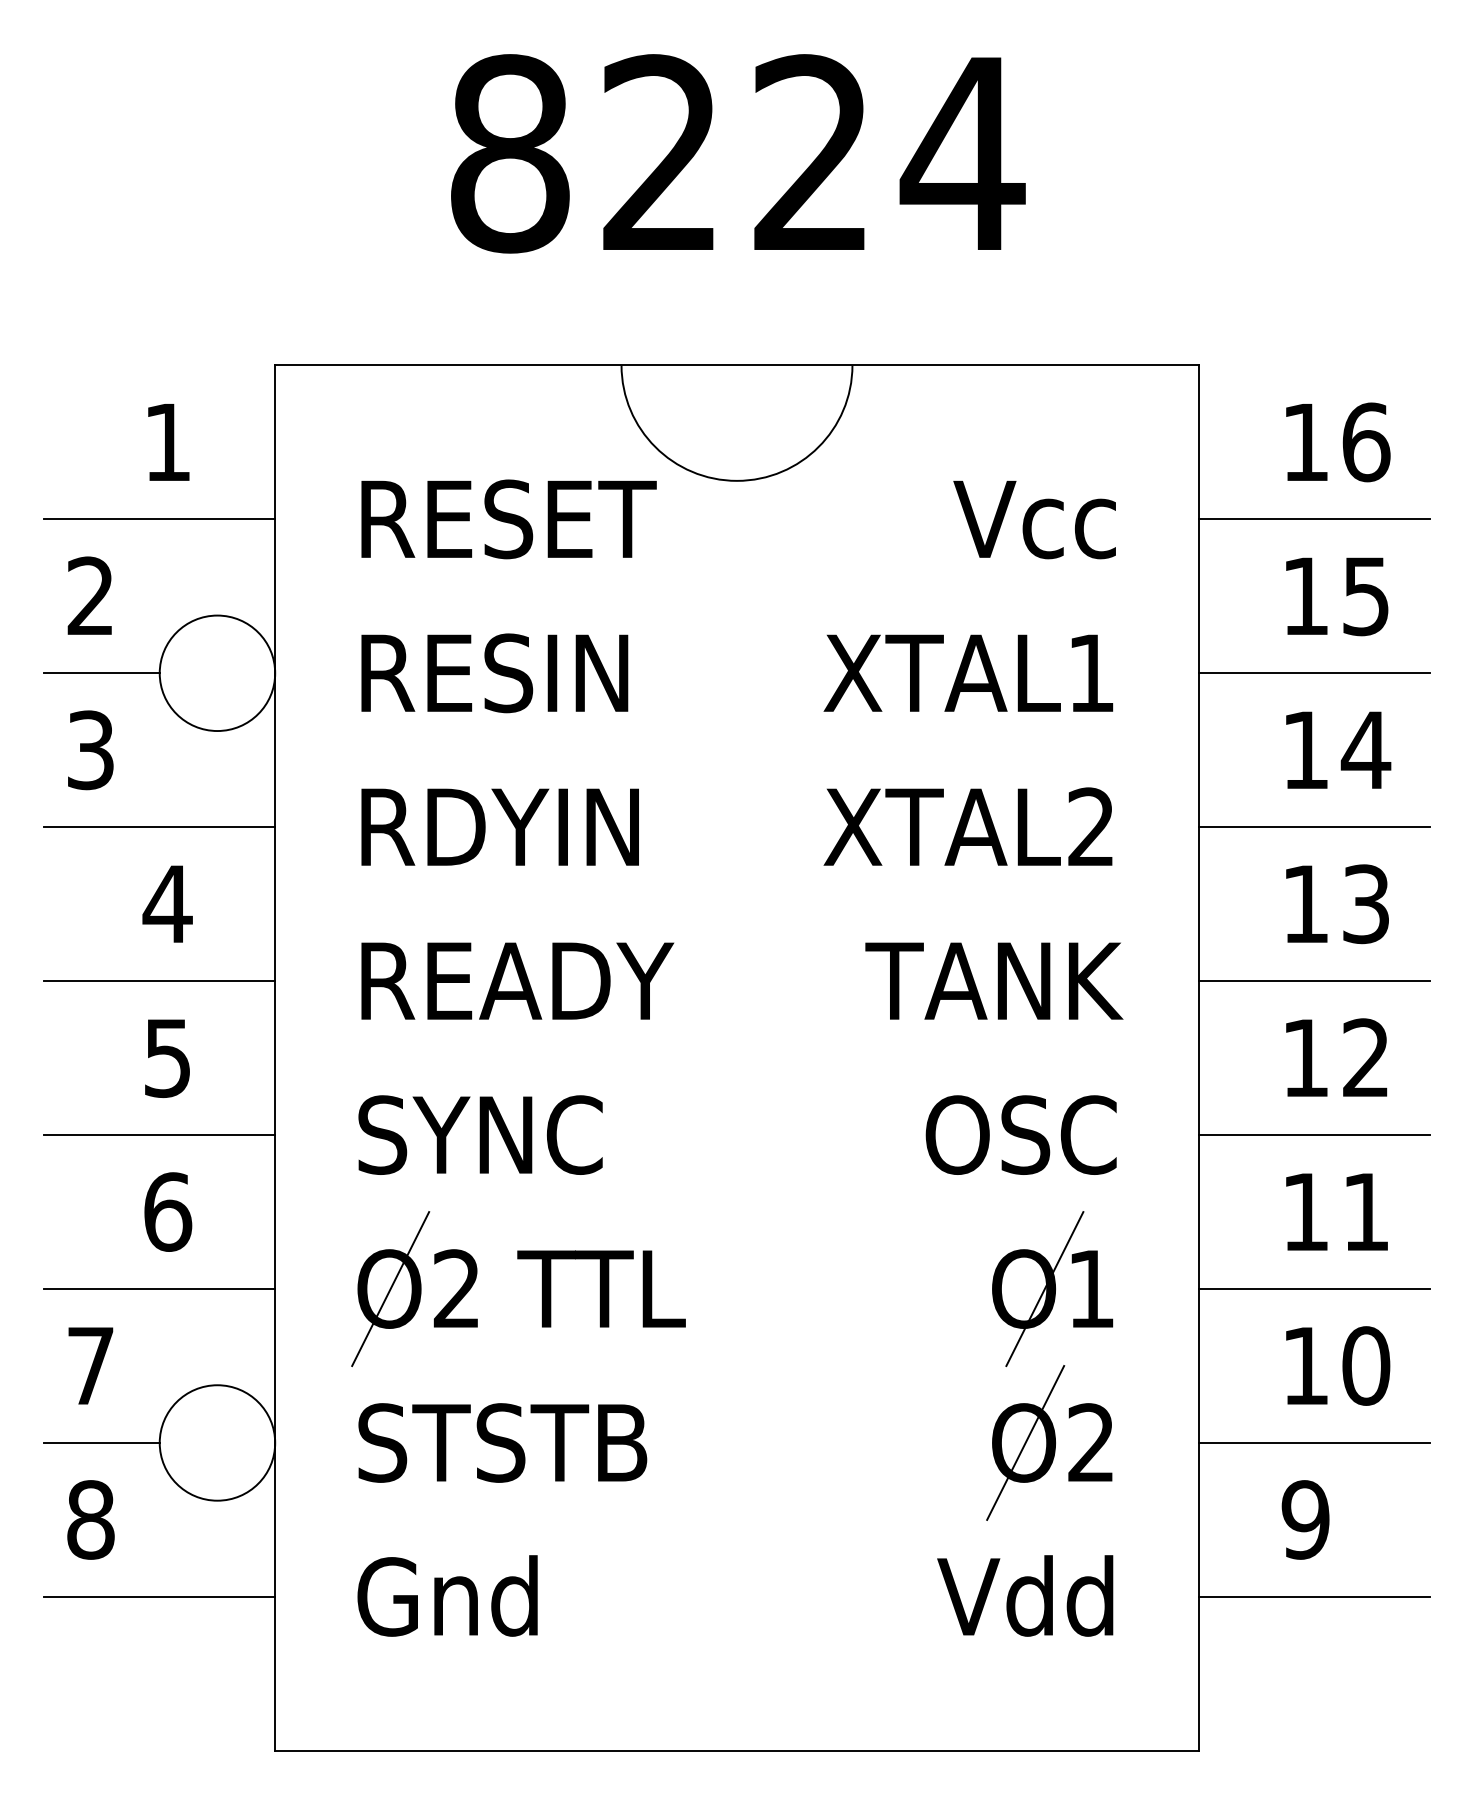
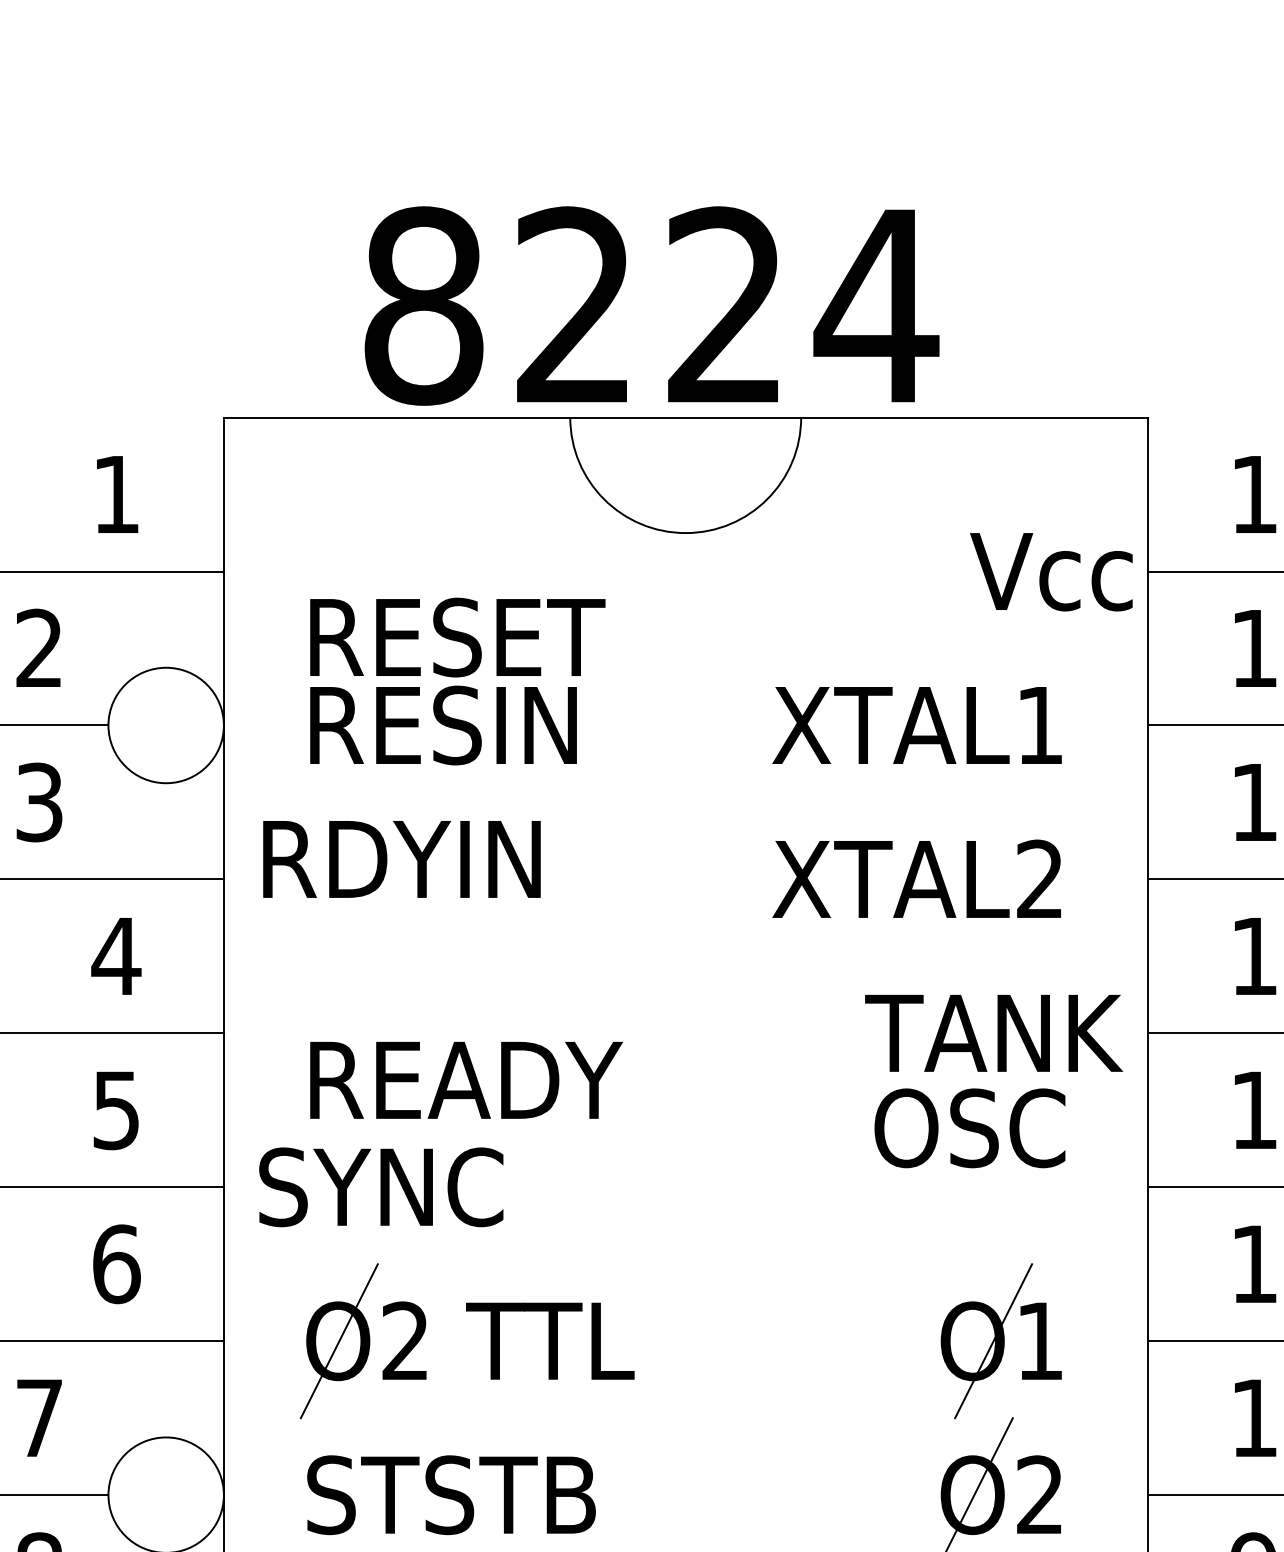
text: (738, 153) -> (652, 305), moved
text: (508, 519) -> (457, 637), moved
text: (1034, 519) -> (1051, 571), moved
text: (499, 826) -> (401, 858), moved
text: (517, 980) -> (466, 1079), moved
text: (994, 980) -> (994, 1032), moved
text: (480, 1134) -> (381, 1186), moved
text: (1020, 1134) -> (969, 1127), moved

